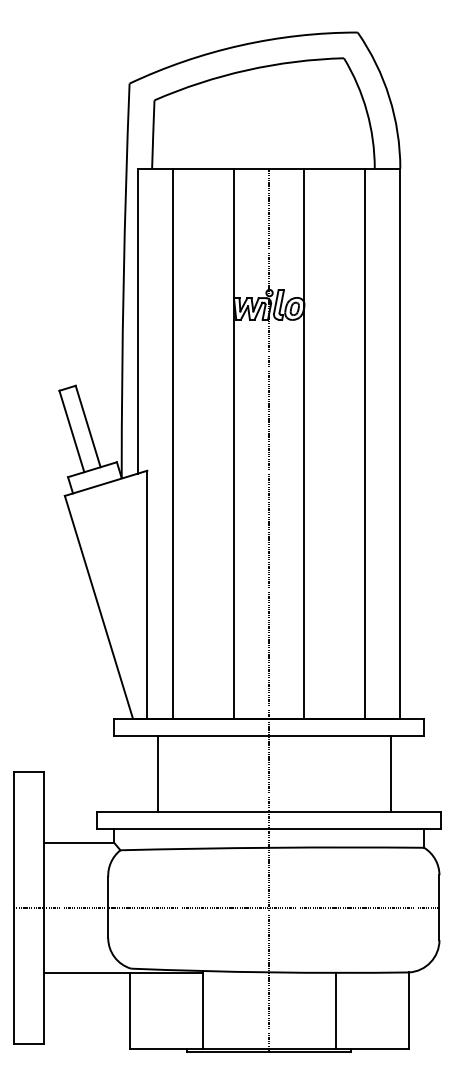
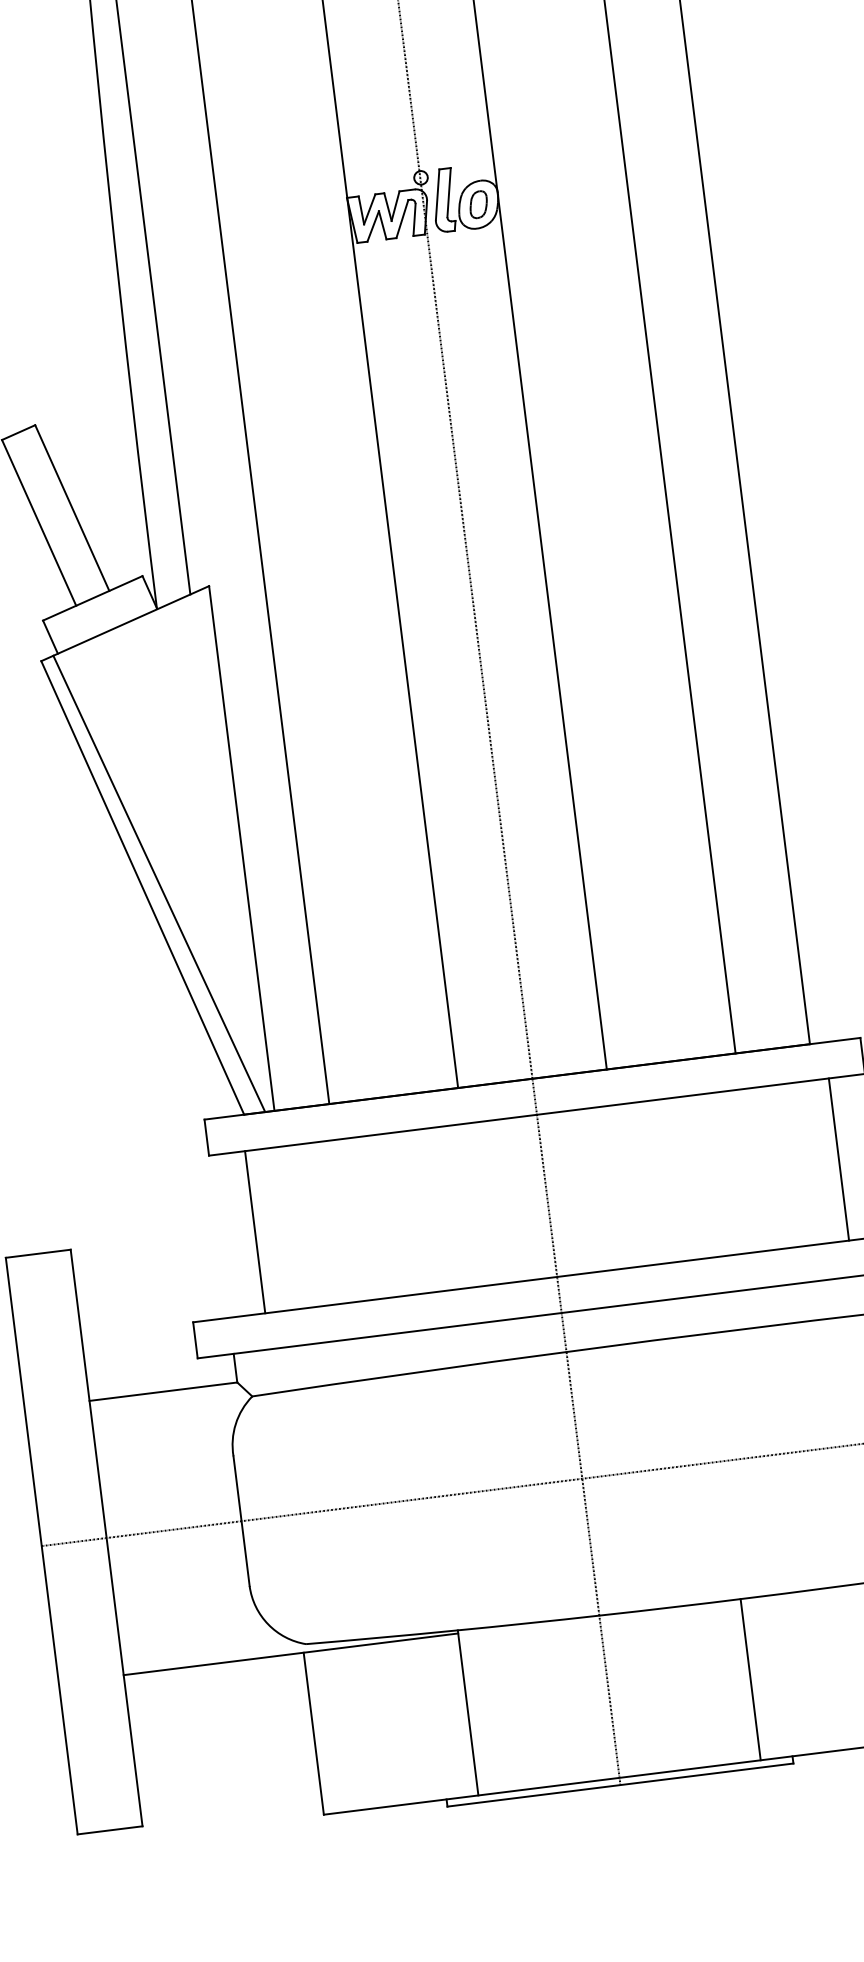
line: (106, 606) -> (158, 884), added
line: (158, 773) -> (255, 1231), moved
line: (391, 773) -> (839, 1158), moved

